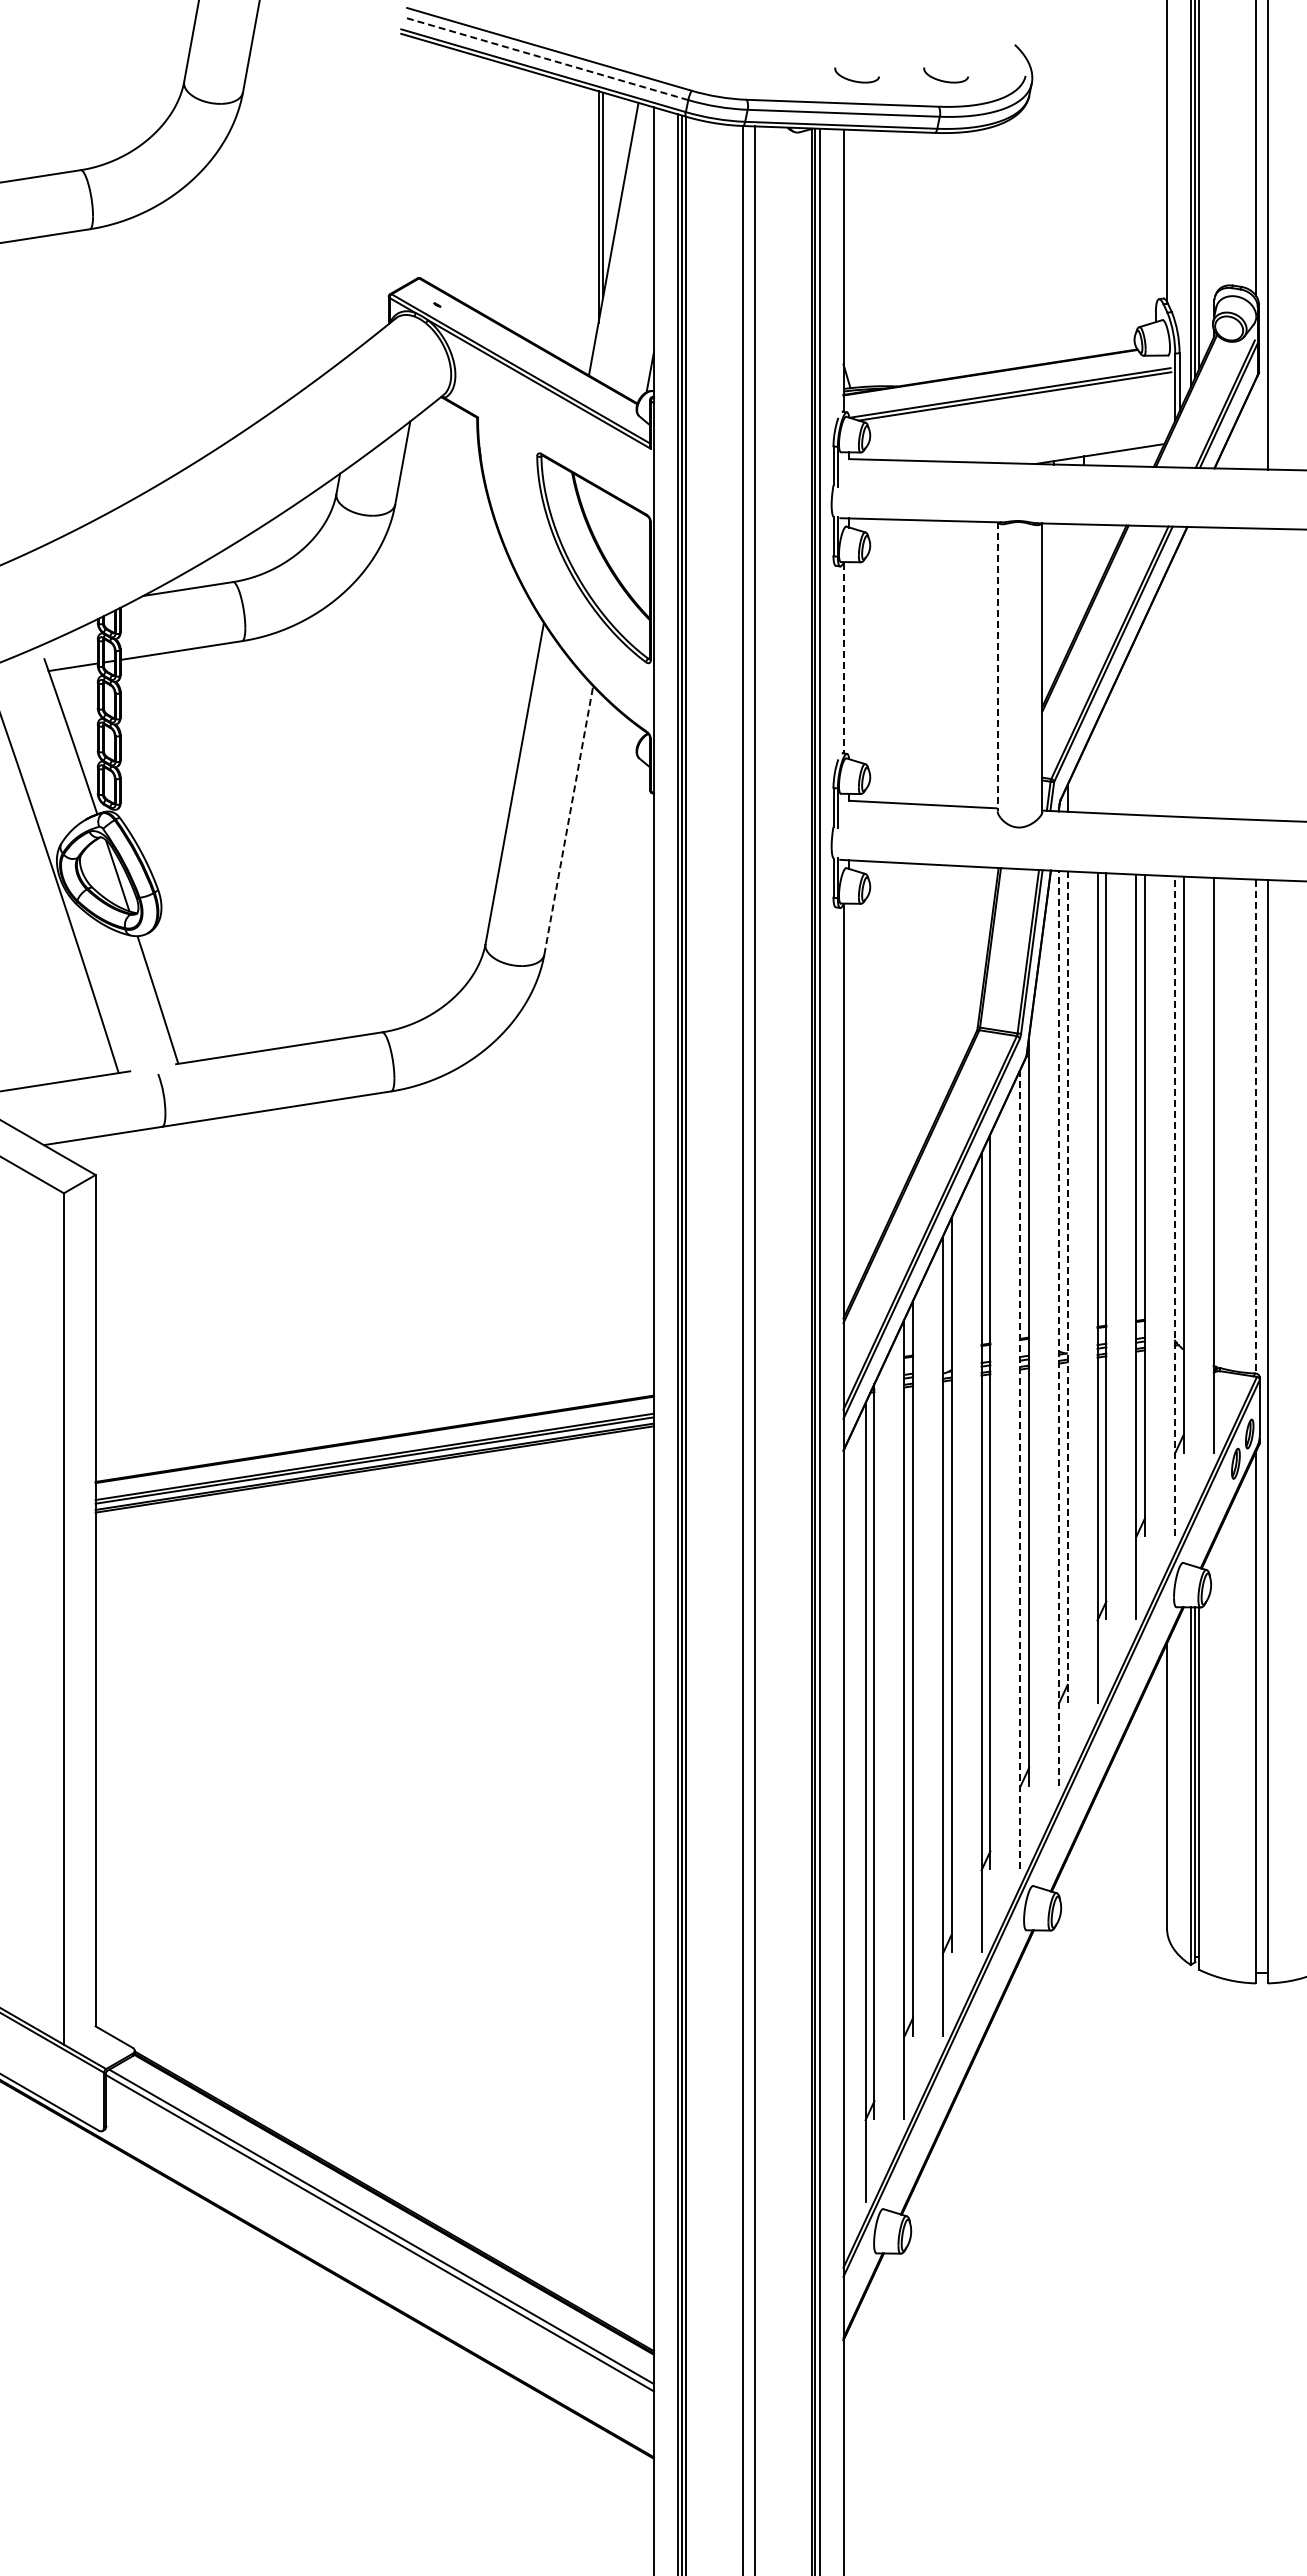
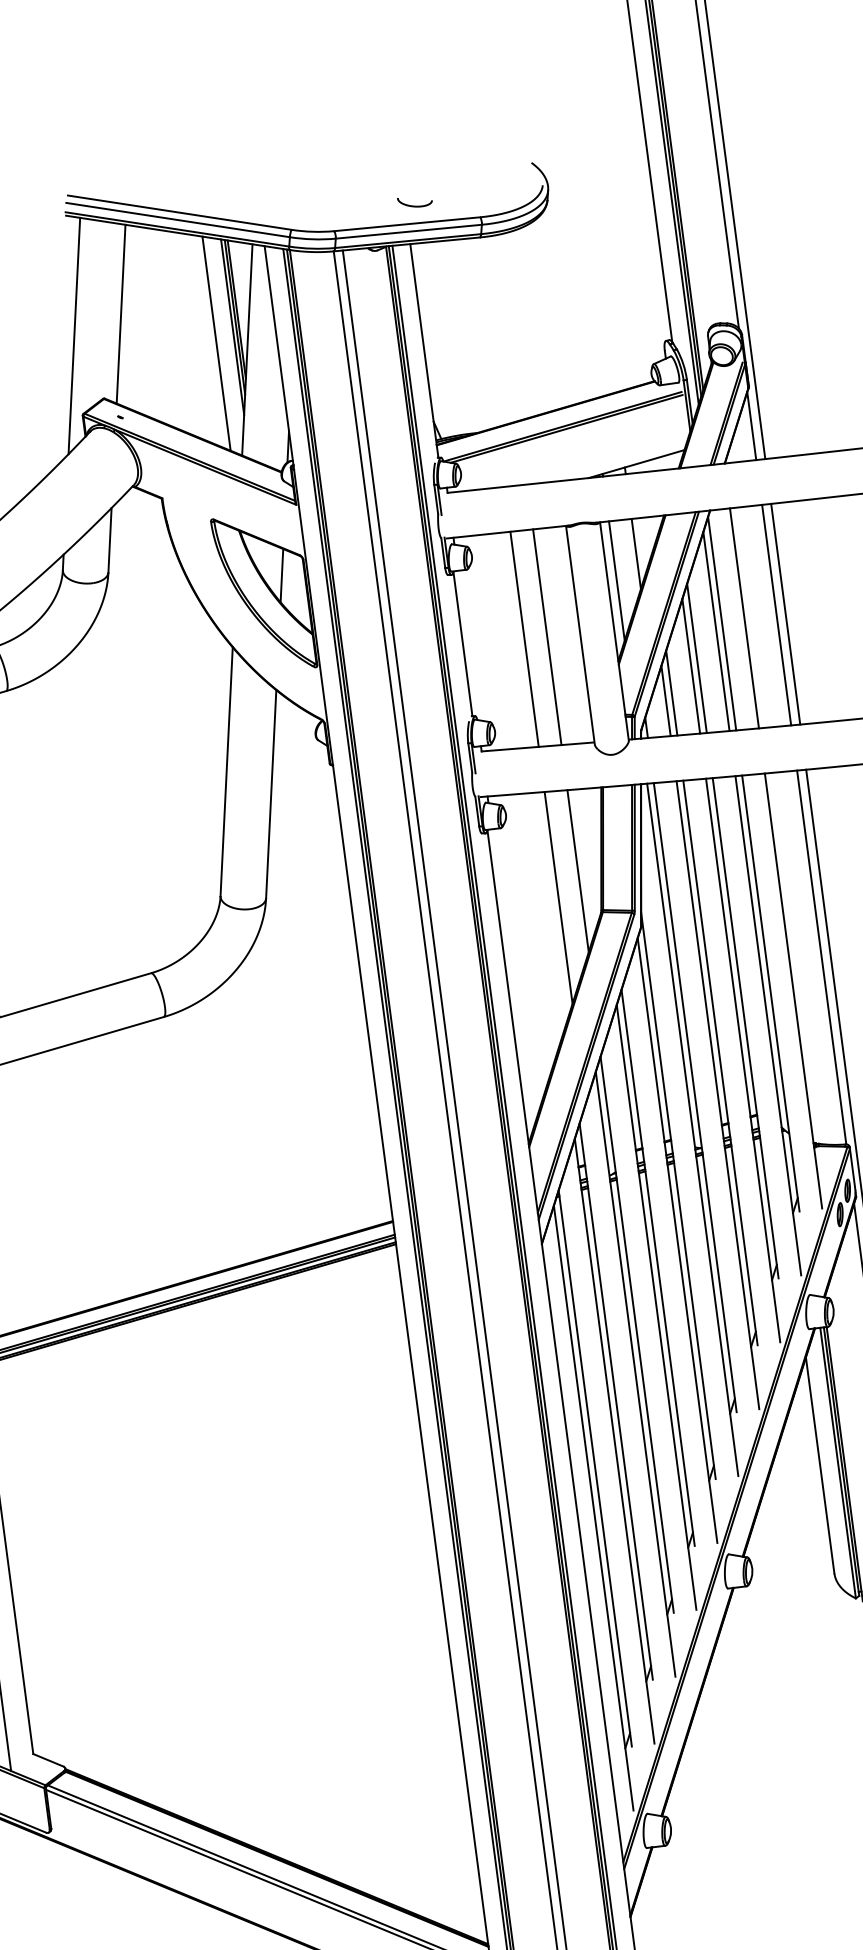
line: (545, 58) -> (177, 219), dashed -> solid
curve: (945, 80) -> (482, 196), removed
line: (455, 170) -> (120, 313), added
line: (606, 184) -> (236, 309), added
line: (391, 191) -> (74, 335), added
line: (574, 225) -> (216, 343), added
line: (1255, 424) -> (751, 426), added
line: (619, 537) -> (281, 575), added
line: (1084, 570) -> (636, 553), added
line: (1054, 602) -> (617, 580), added
line: (843, 658) -> (462, 644), dashed -> solid
line: (924, 662) -> (524, 639), added
line: (954, 663) -> (547, 637), added
line: (997, 666) -> (580, 635), dashed -> solid
line: (1213, 672) -> (744, 618), added
line: (1255, 673) -> (776, 614), added
line: (1267, 674) -> (785, 614), added
line: (1183, 676) -> (722, 624), added
line: (1174, 685) -> (716, 631), added
line: (1145, 716) -> (697, 658), added
line: (1136, 725) -> (691, 665), added
line: (1106, 757) -> (671, 693), added
line: (1097, 766) -> (665, 700), added
line: (568, 820) -> (271, 794), dashed -> solid
line: (954, 972) -> (578, 870), added
line: (924, 1004) -> (558, 898), added
line: (1255, 1127) -> (821, 958), dashed -> solid
line: (1174, 1206) -> (768, 1026), dashed -> solid
line: (1067, 1287) -> (695, 1098), dashed -> solid
line: (1058, 1327) -> (692, 1129), dashed -> solid
line: (1020, 1469) -> (677, 1240), dashed -> solid

